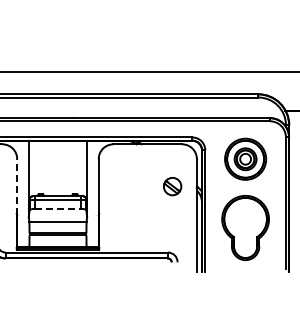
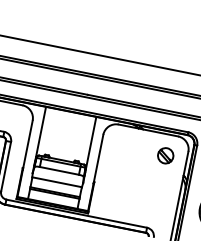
line: (17, 186) -> (28, 144), dashed -> solid
part: (172, 186) -> (165, 155), moved
line: (57, 208) -> (59, 170), dashed -> solid

